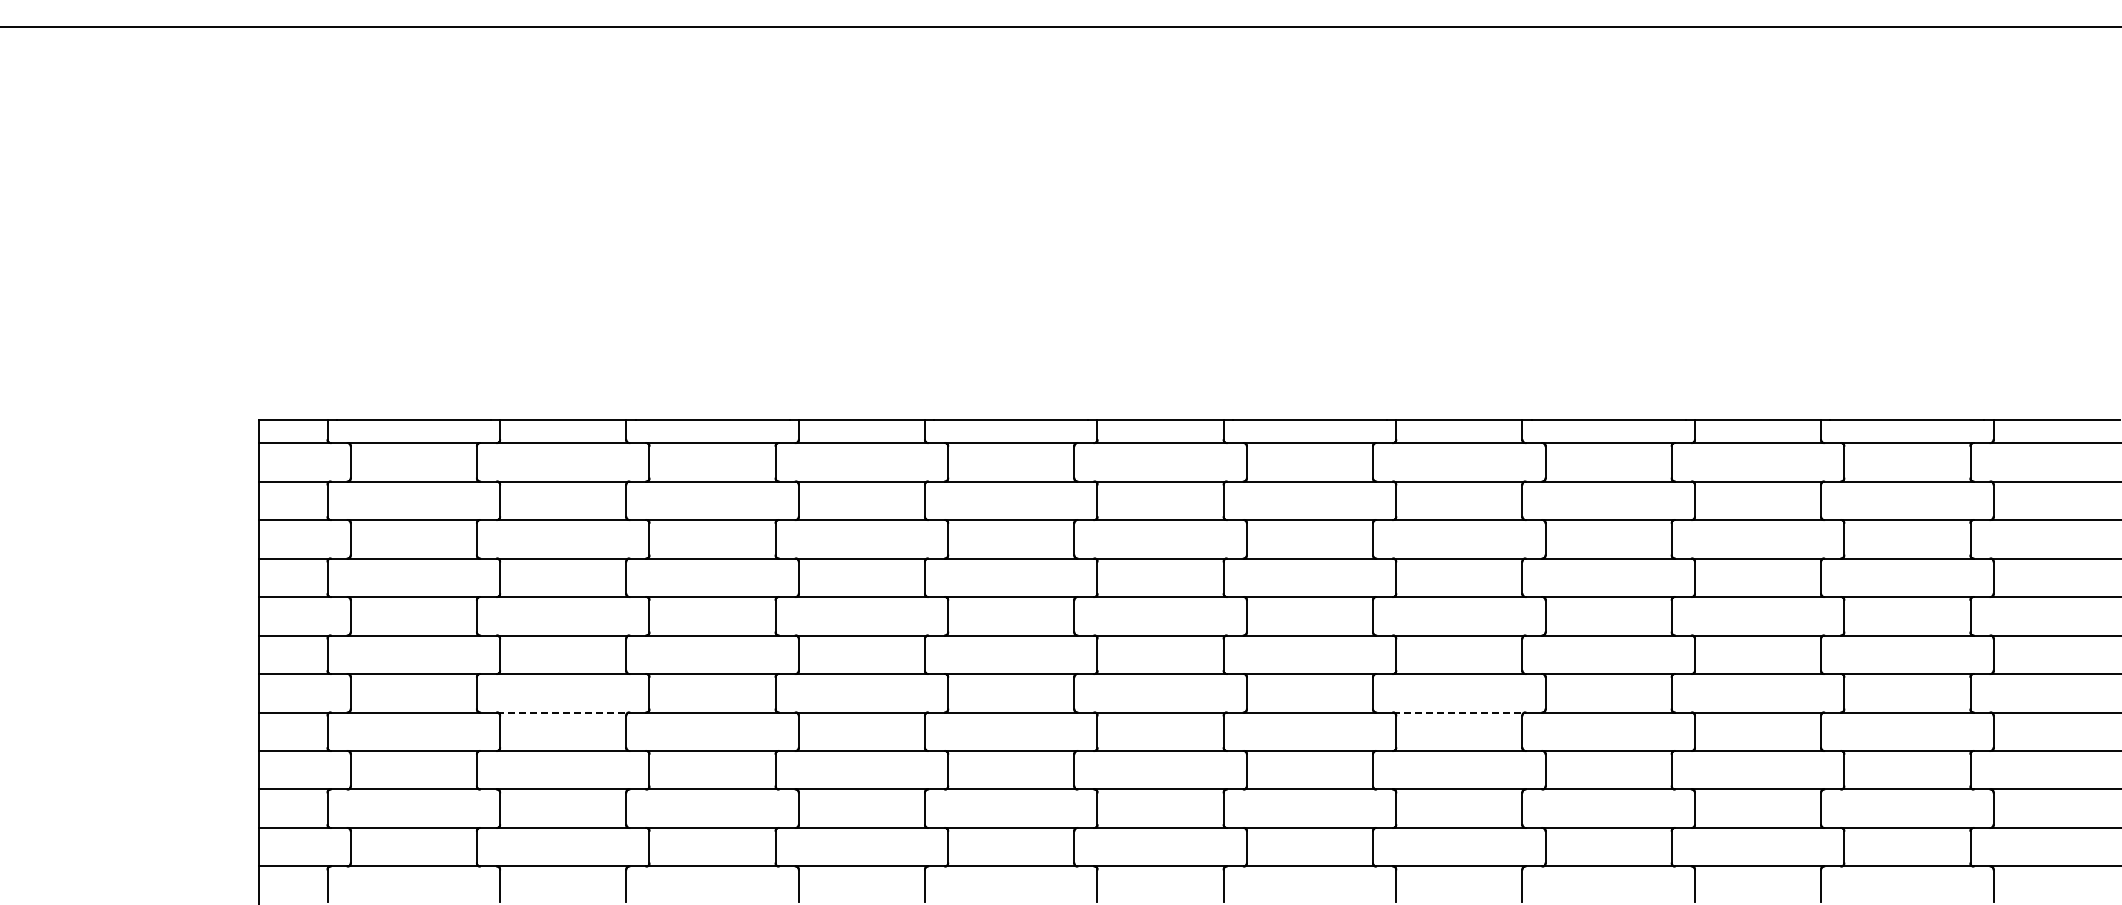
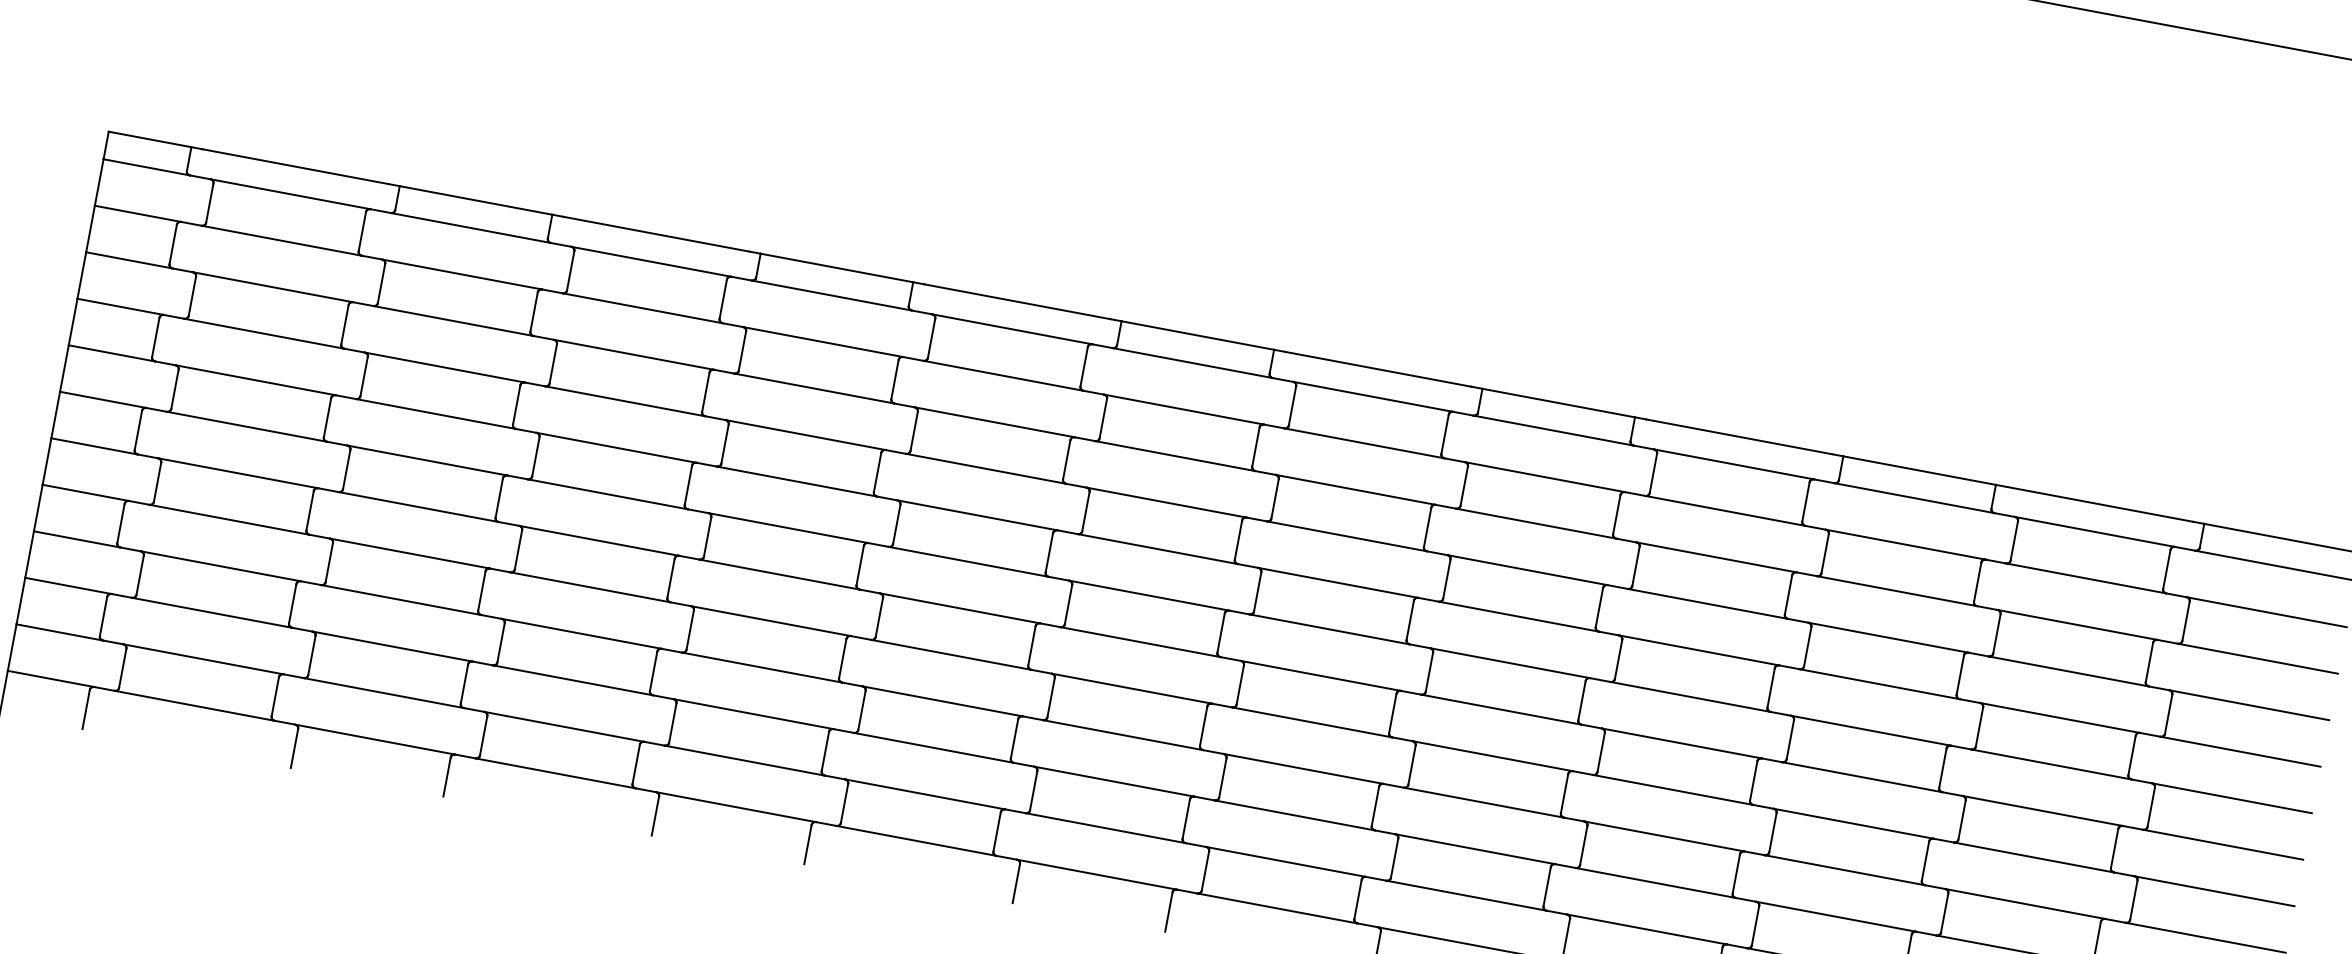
line: (563, 712) -> (410, 553), dashed -> solid
line: (1459, 712) -> (1492, 756), dashed -> solid

